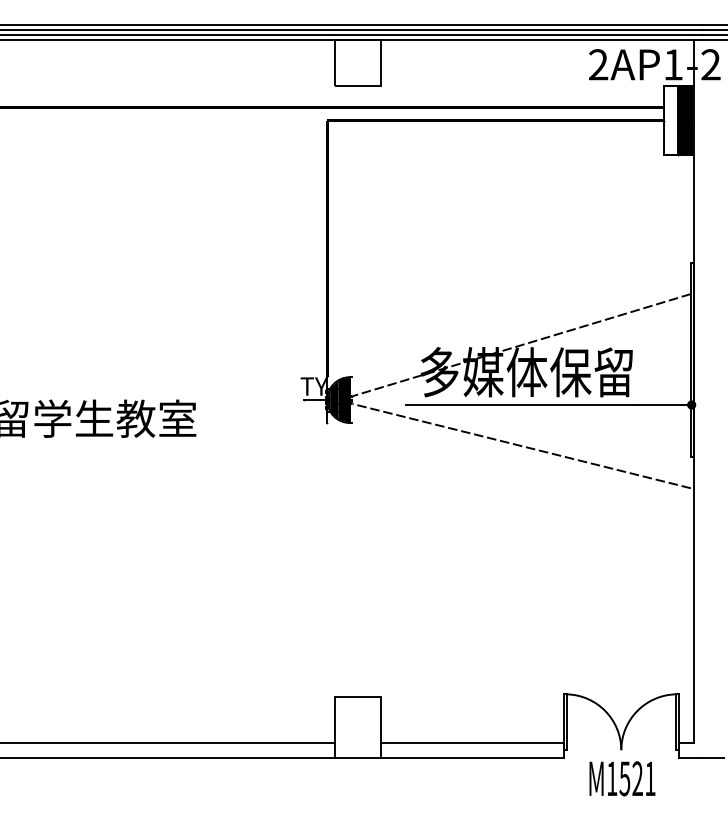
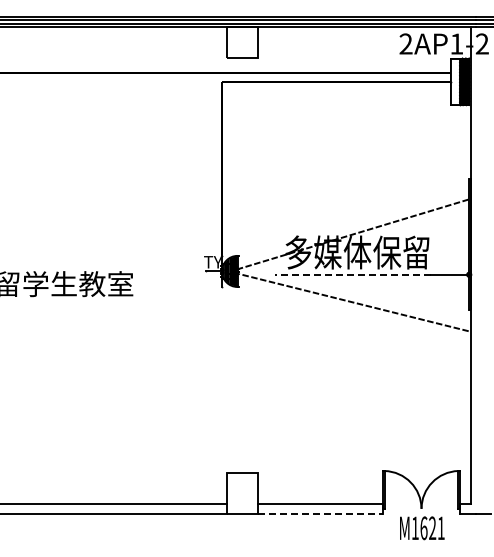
line: (519, 404) -> (352, 274), solid -> dashed
line: (472, 758) -> (320, 514), solid -> dashed
text: (624, 779) -> (423, 528), M1521 -> M1621

